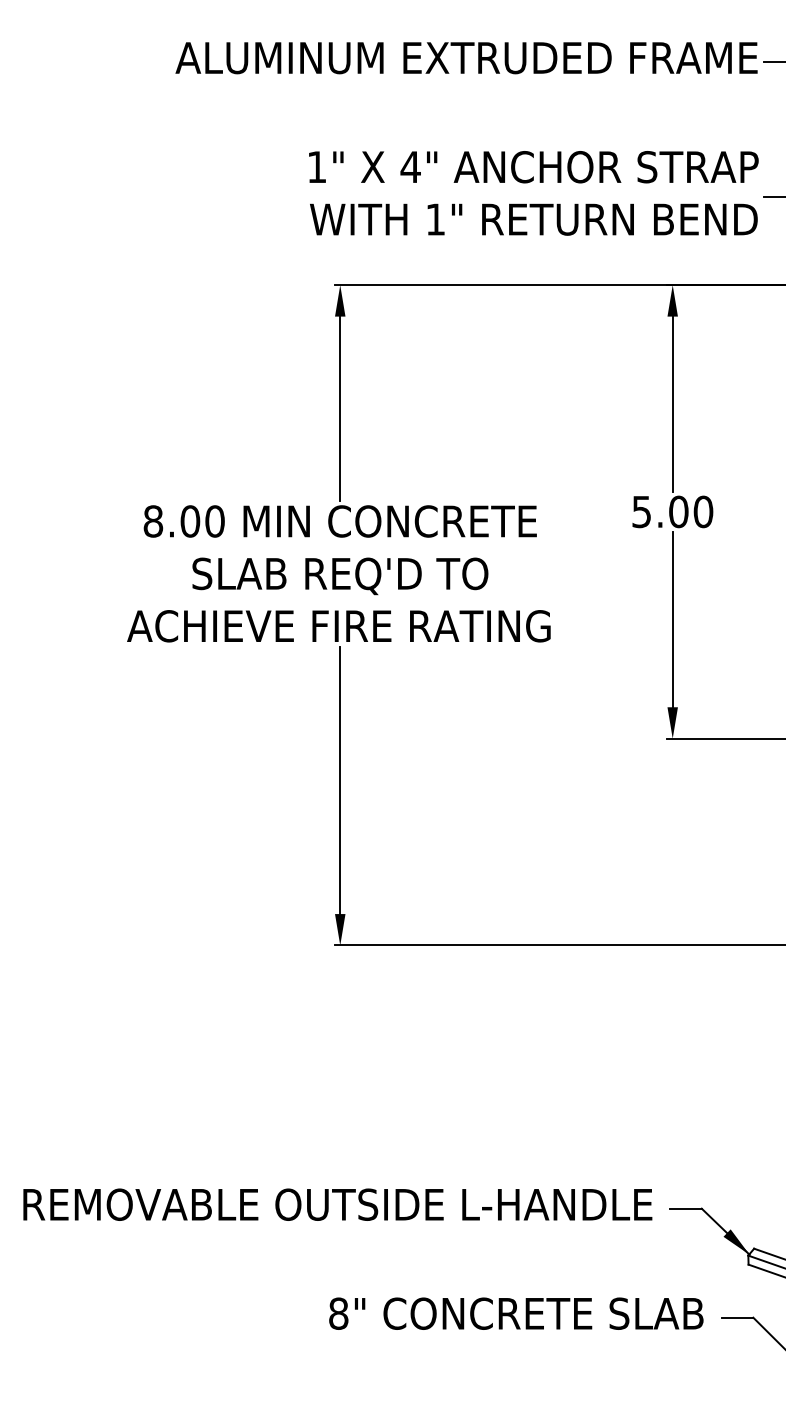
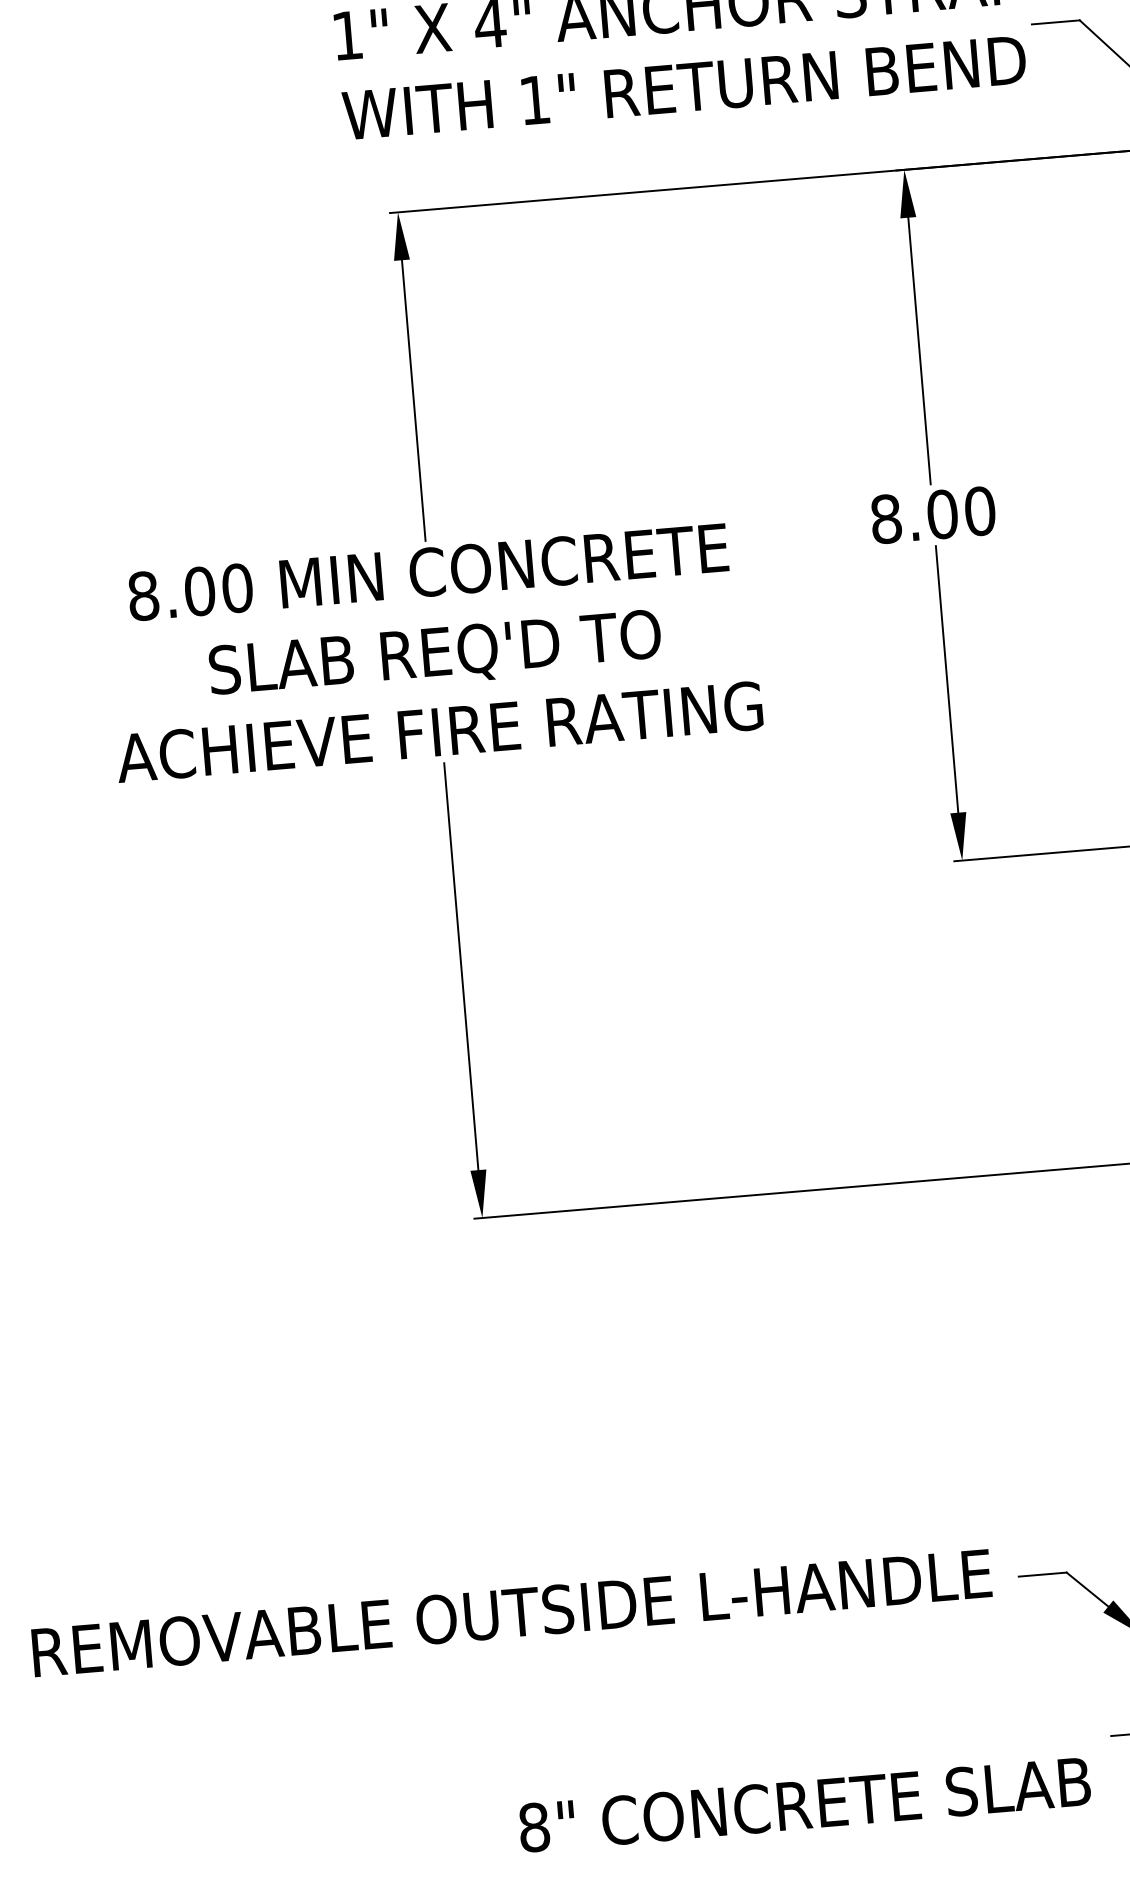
text: (641, 511) -> (885, 518), 5.00 -> 8.00
text: (516, 1313) -> (805, 1804), moved

